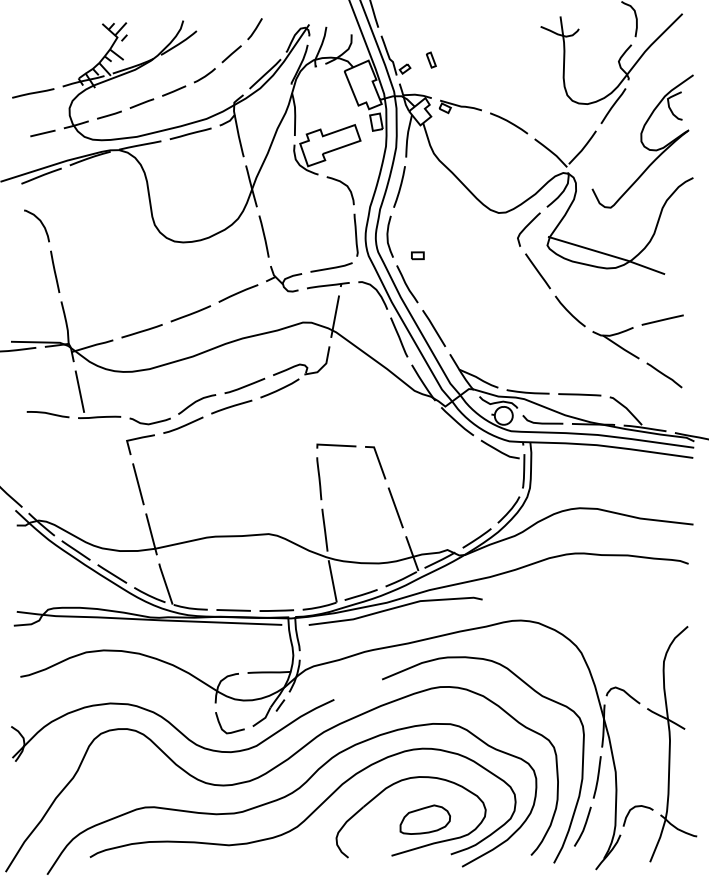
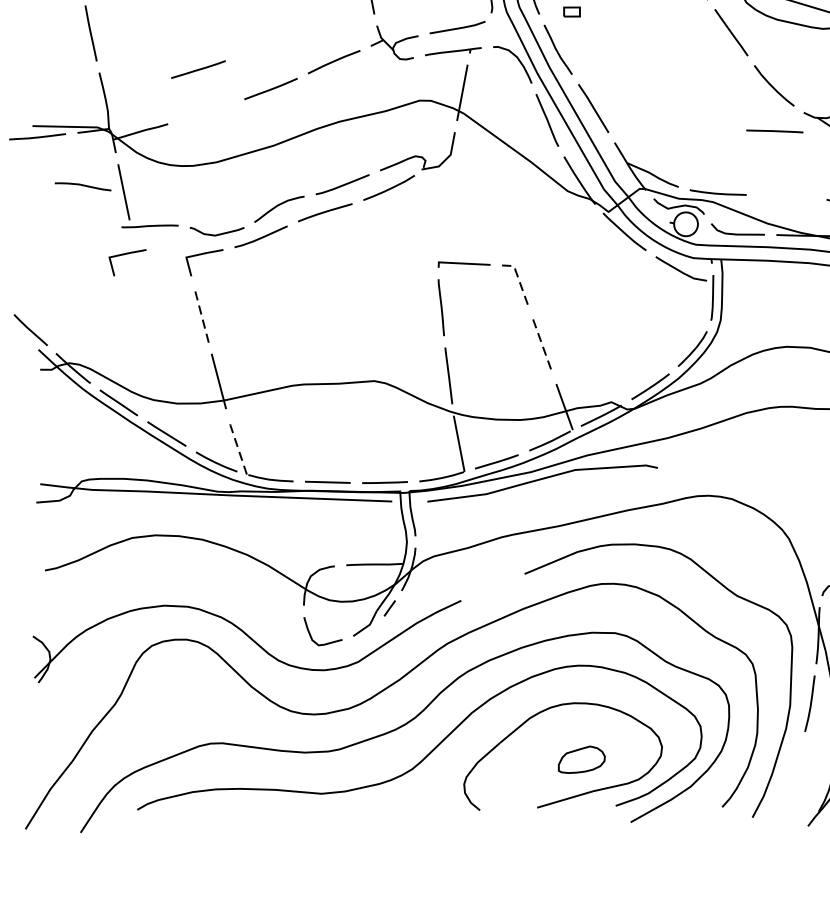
line: (141, 331) -> (197, 70), moved
line: (579, 394) -> (774, 131), moved
curve: (47, 414) -> (82, 186), moved
line: (80, 439) -> (124, 255), added
line: (378, 458) -> (519, 280), solid -> dashed
line: (138, 484) -> (201, 315), solid -> dashed
line: (395, 507) -> (542, 345), solid -> dashed
line: (165, 583) -> (237, 446), solid -> dashed
part: (424, 819) -> (580, 759), size x0.7
curve: (583, 826) -> (791, 768), removed

